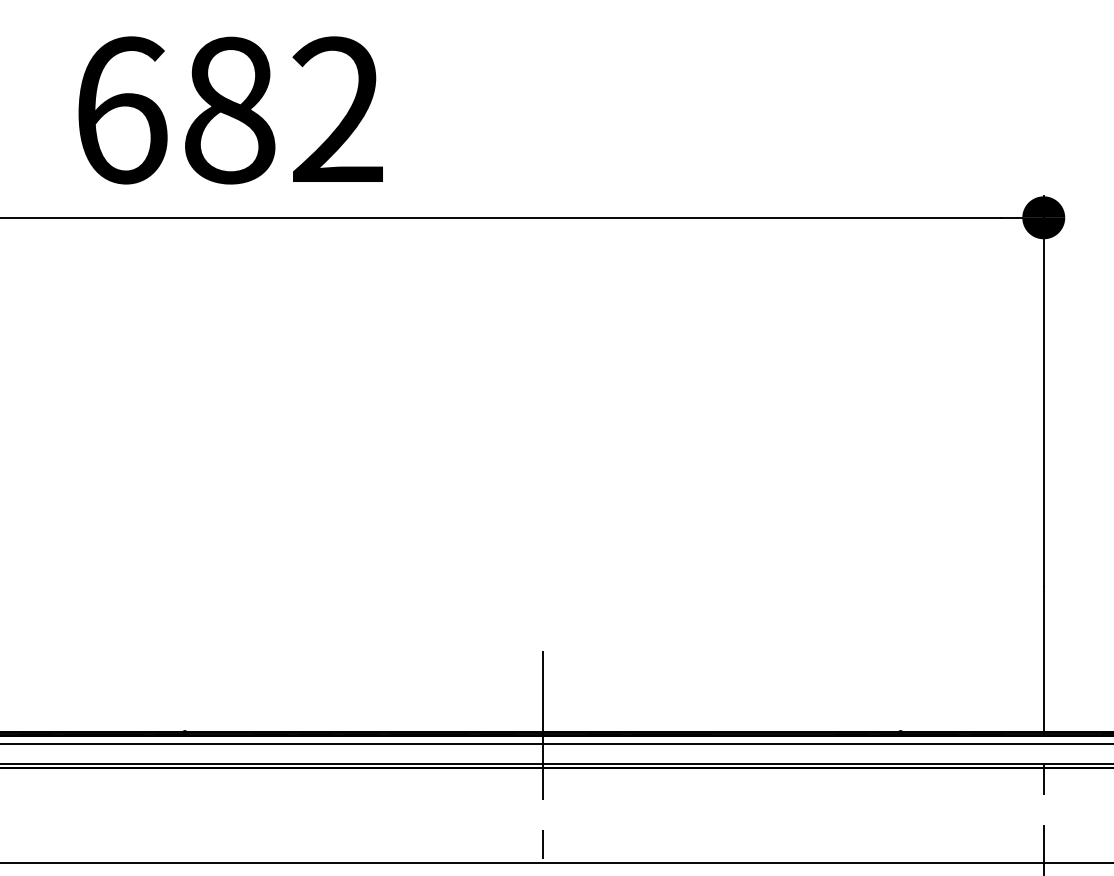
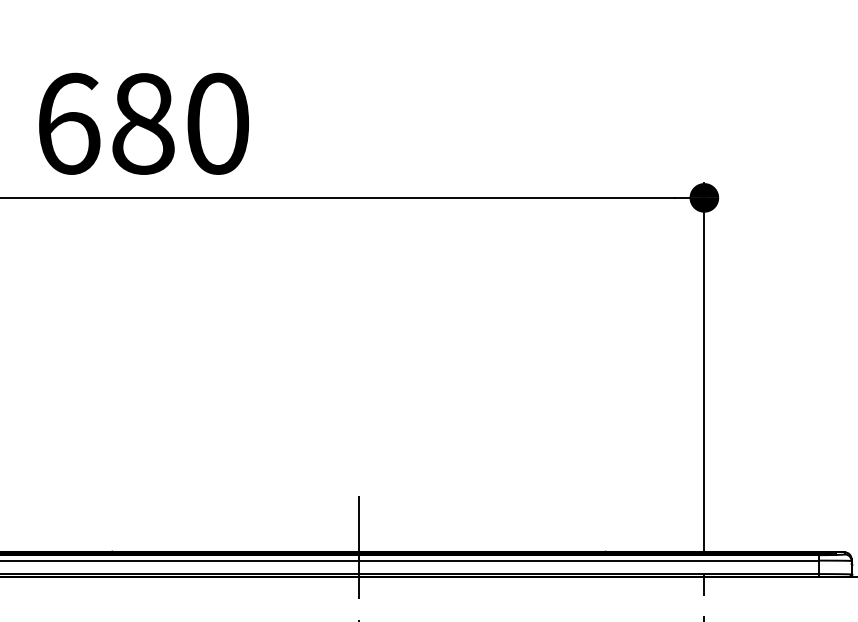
text: (337, 109) -> (217, 123), 682 -> 680

